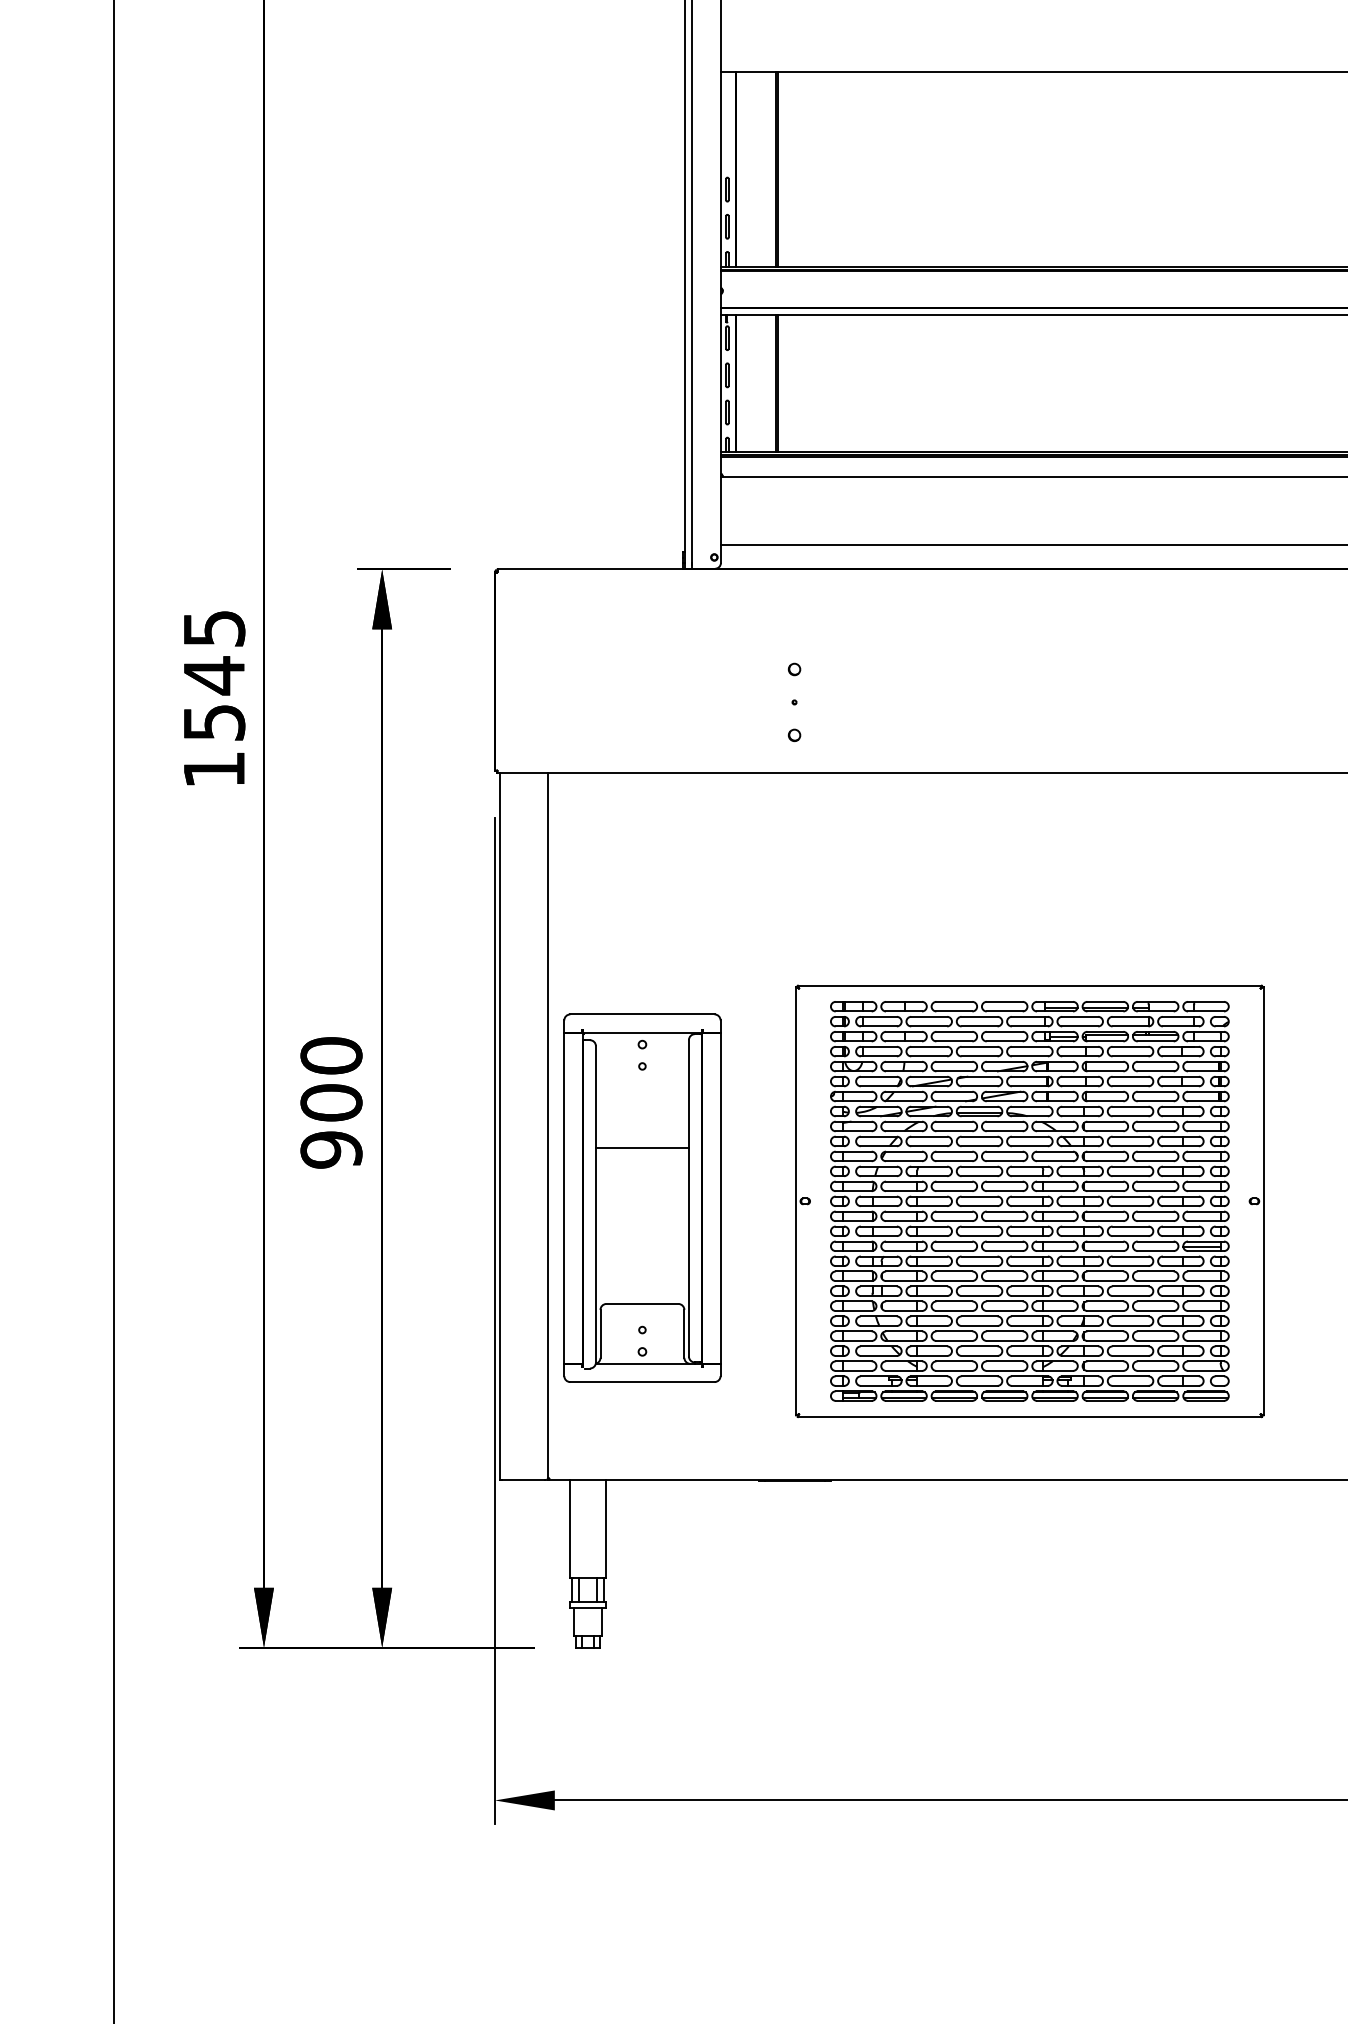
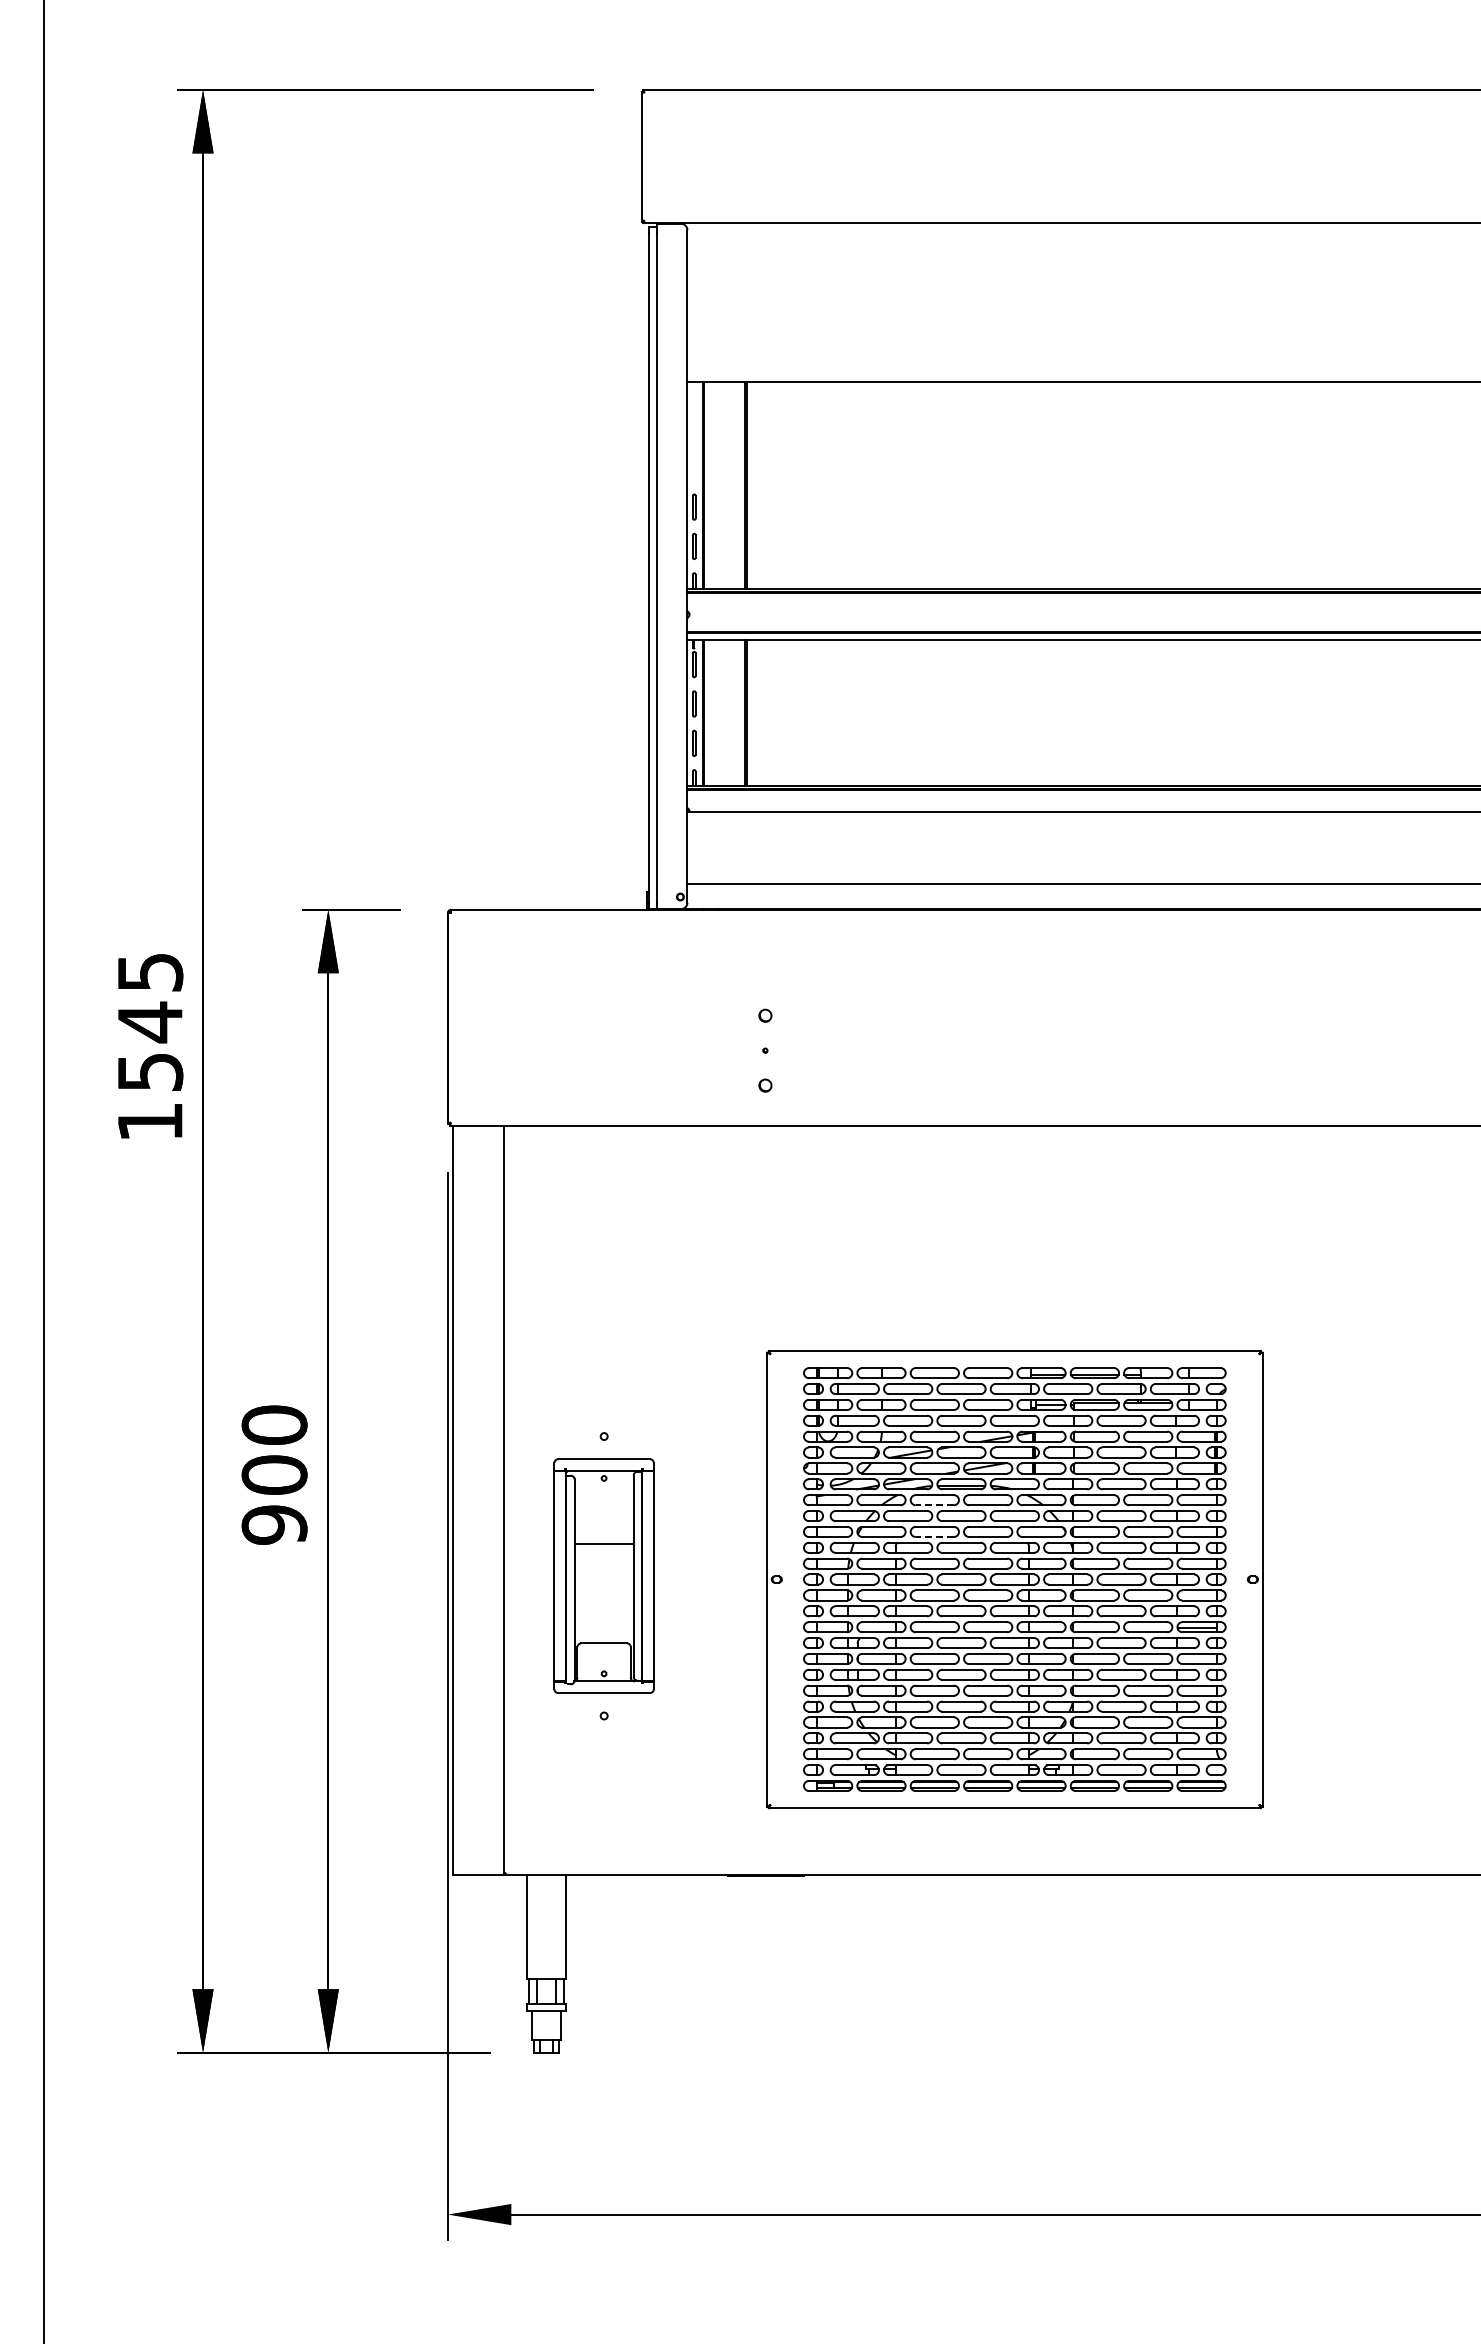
line: (954, 1131) -> (934, 1505), solid -> dashed
line: (954, 1161) -> (934, 1537), solid -> dashed
part: (641, 1197) -> (603, 1575), size x0.6

